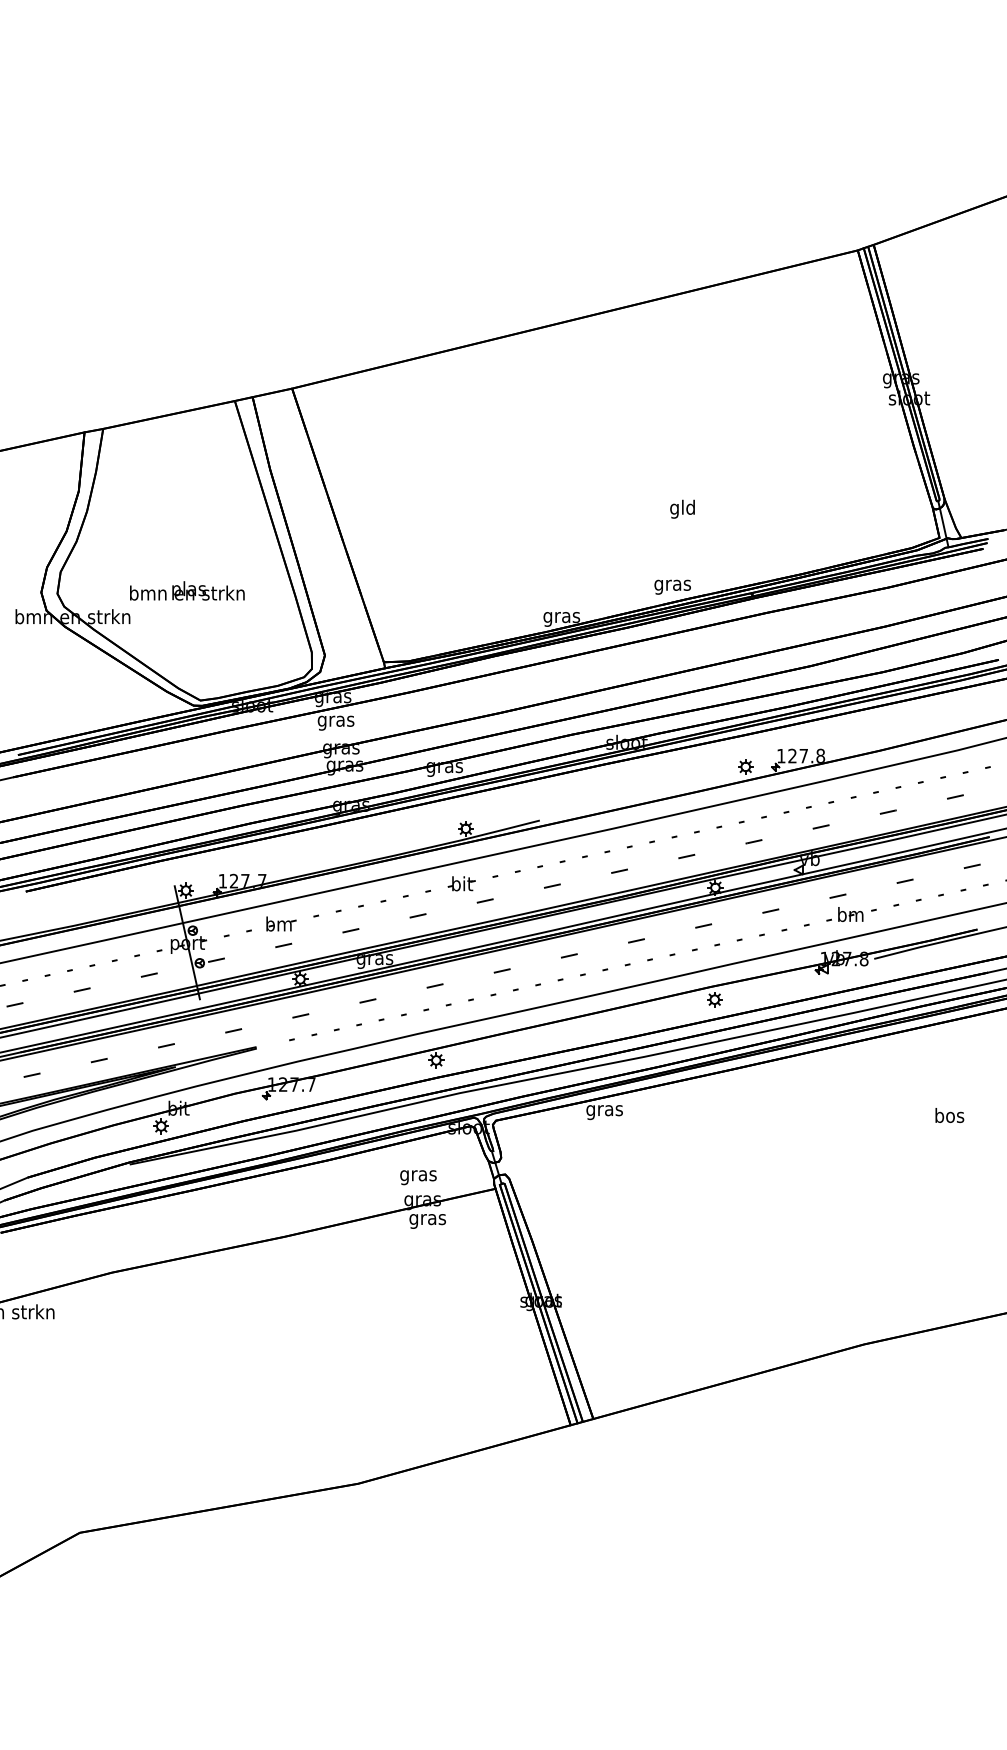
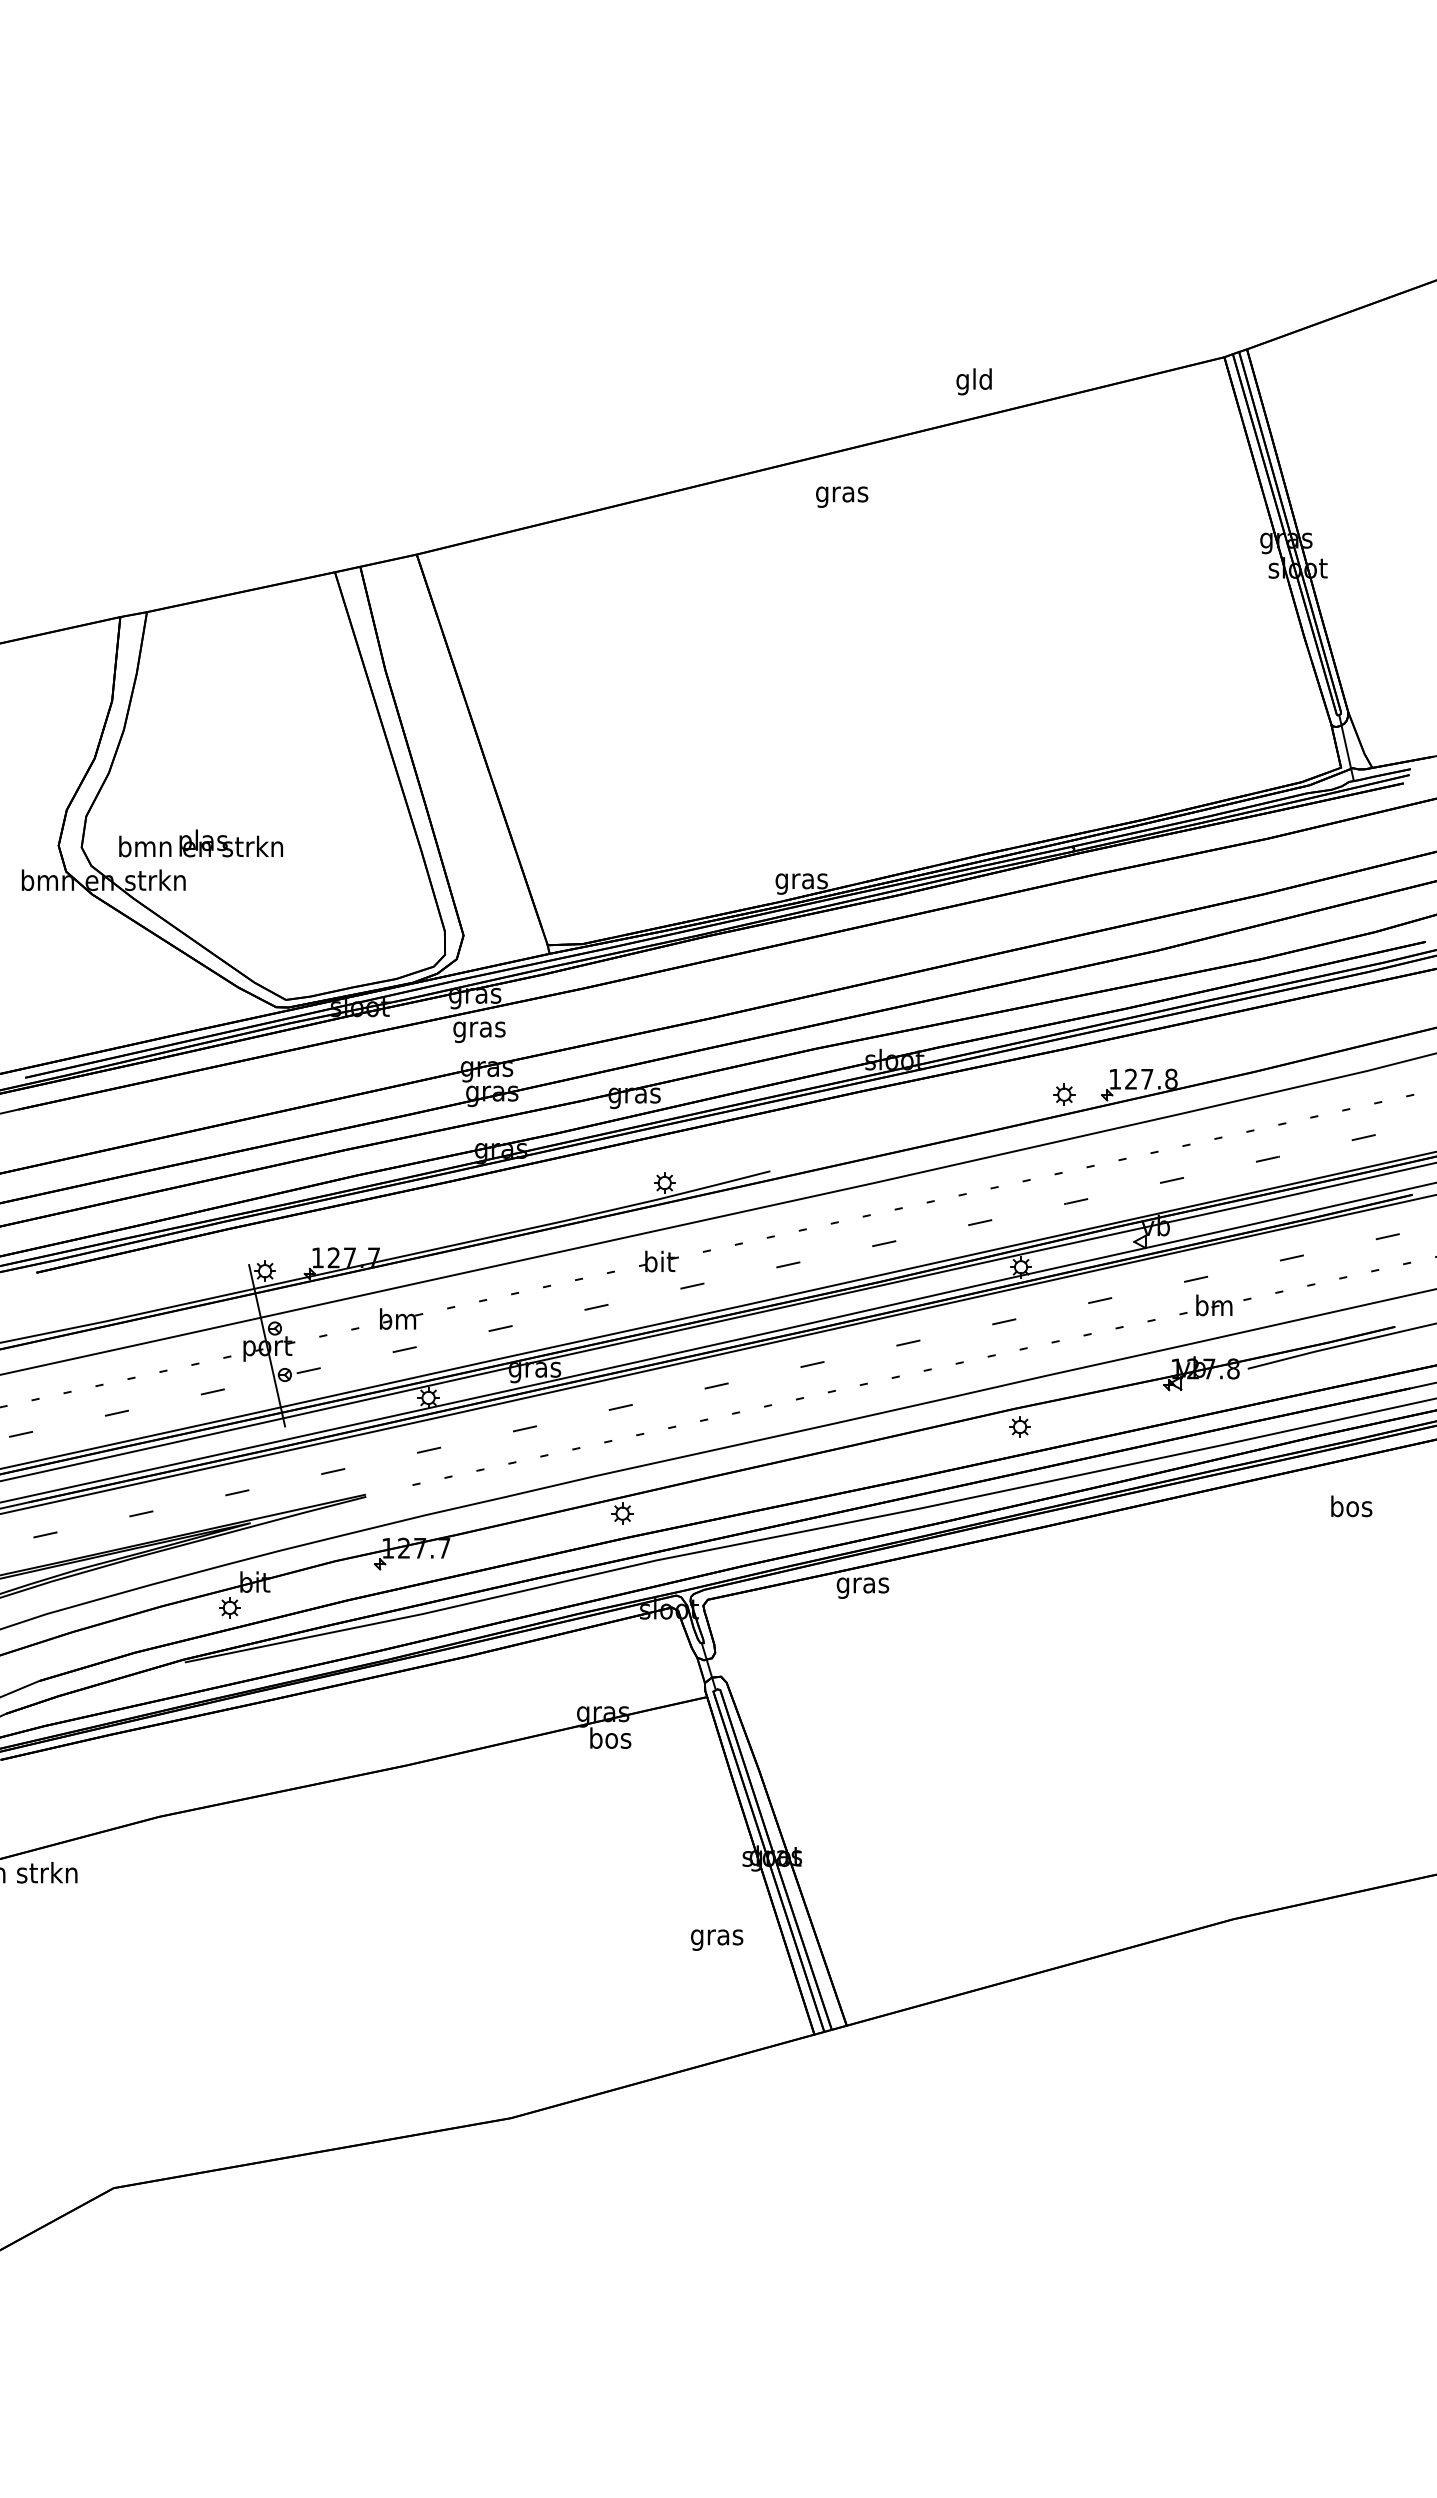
text: (682, 509) -> (973, 381), moved
text: (672, 586) -> (842, 496), moved
text: (186, 590) -> (200, 843), moved
text: (949, 1115) -> (1351, 1506), moved
text: (418, 1177) -> (717, 1939), moved
text: (427, 1219) -> (610, 1740), gras -> bos

